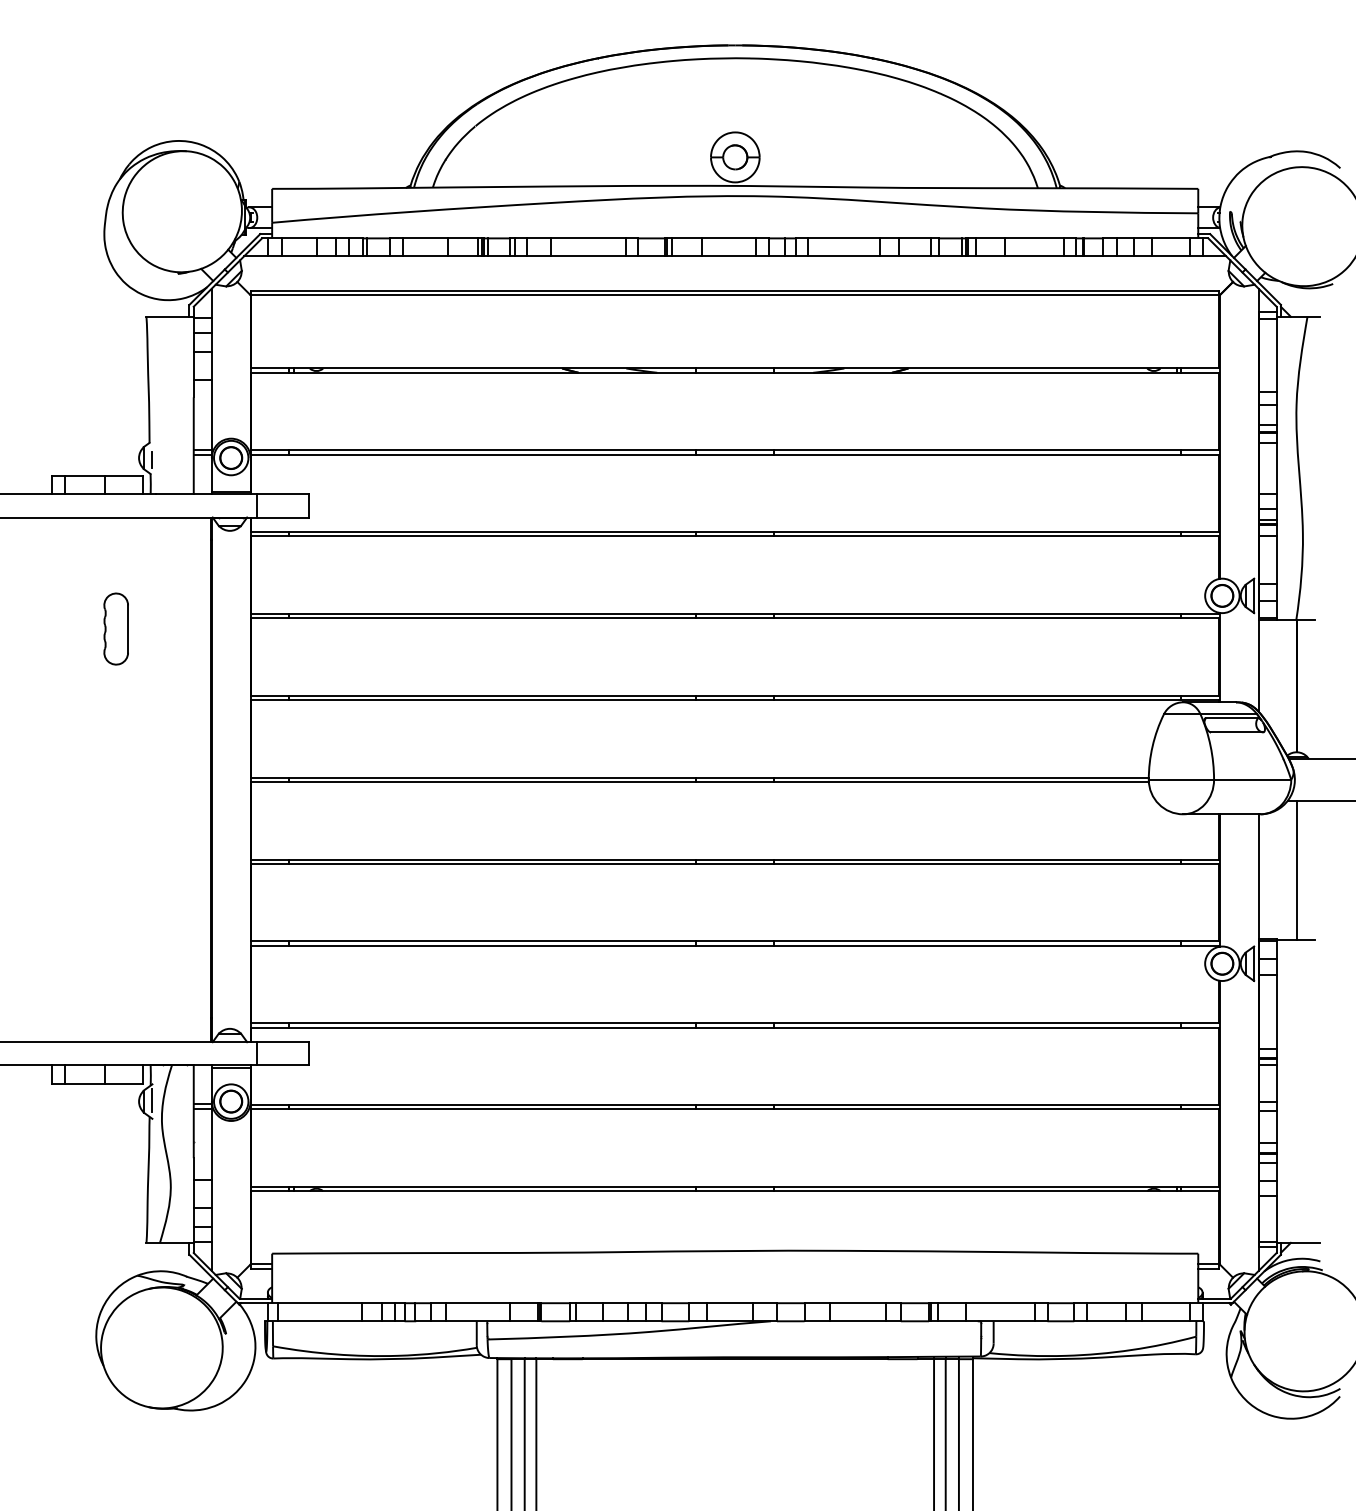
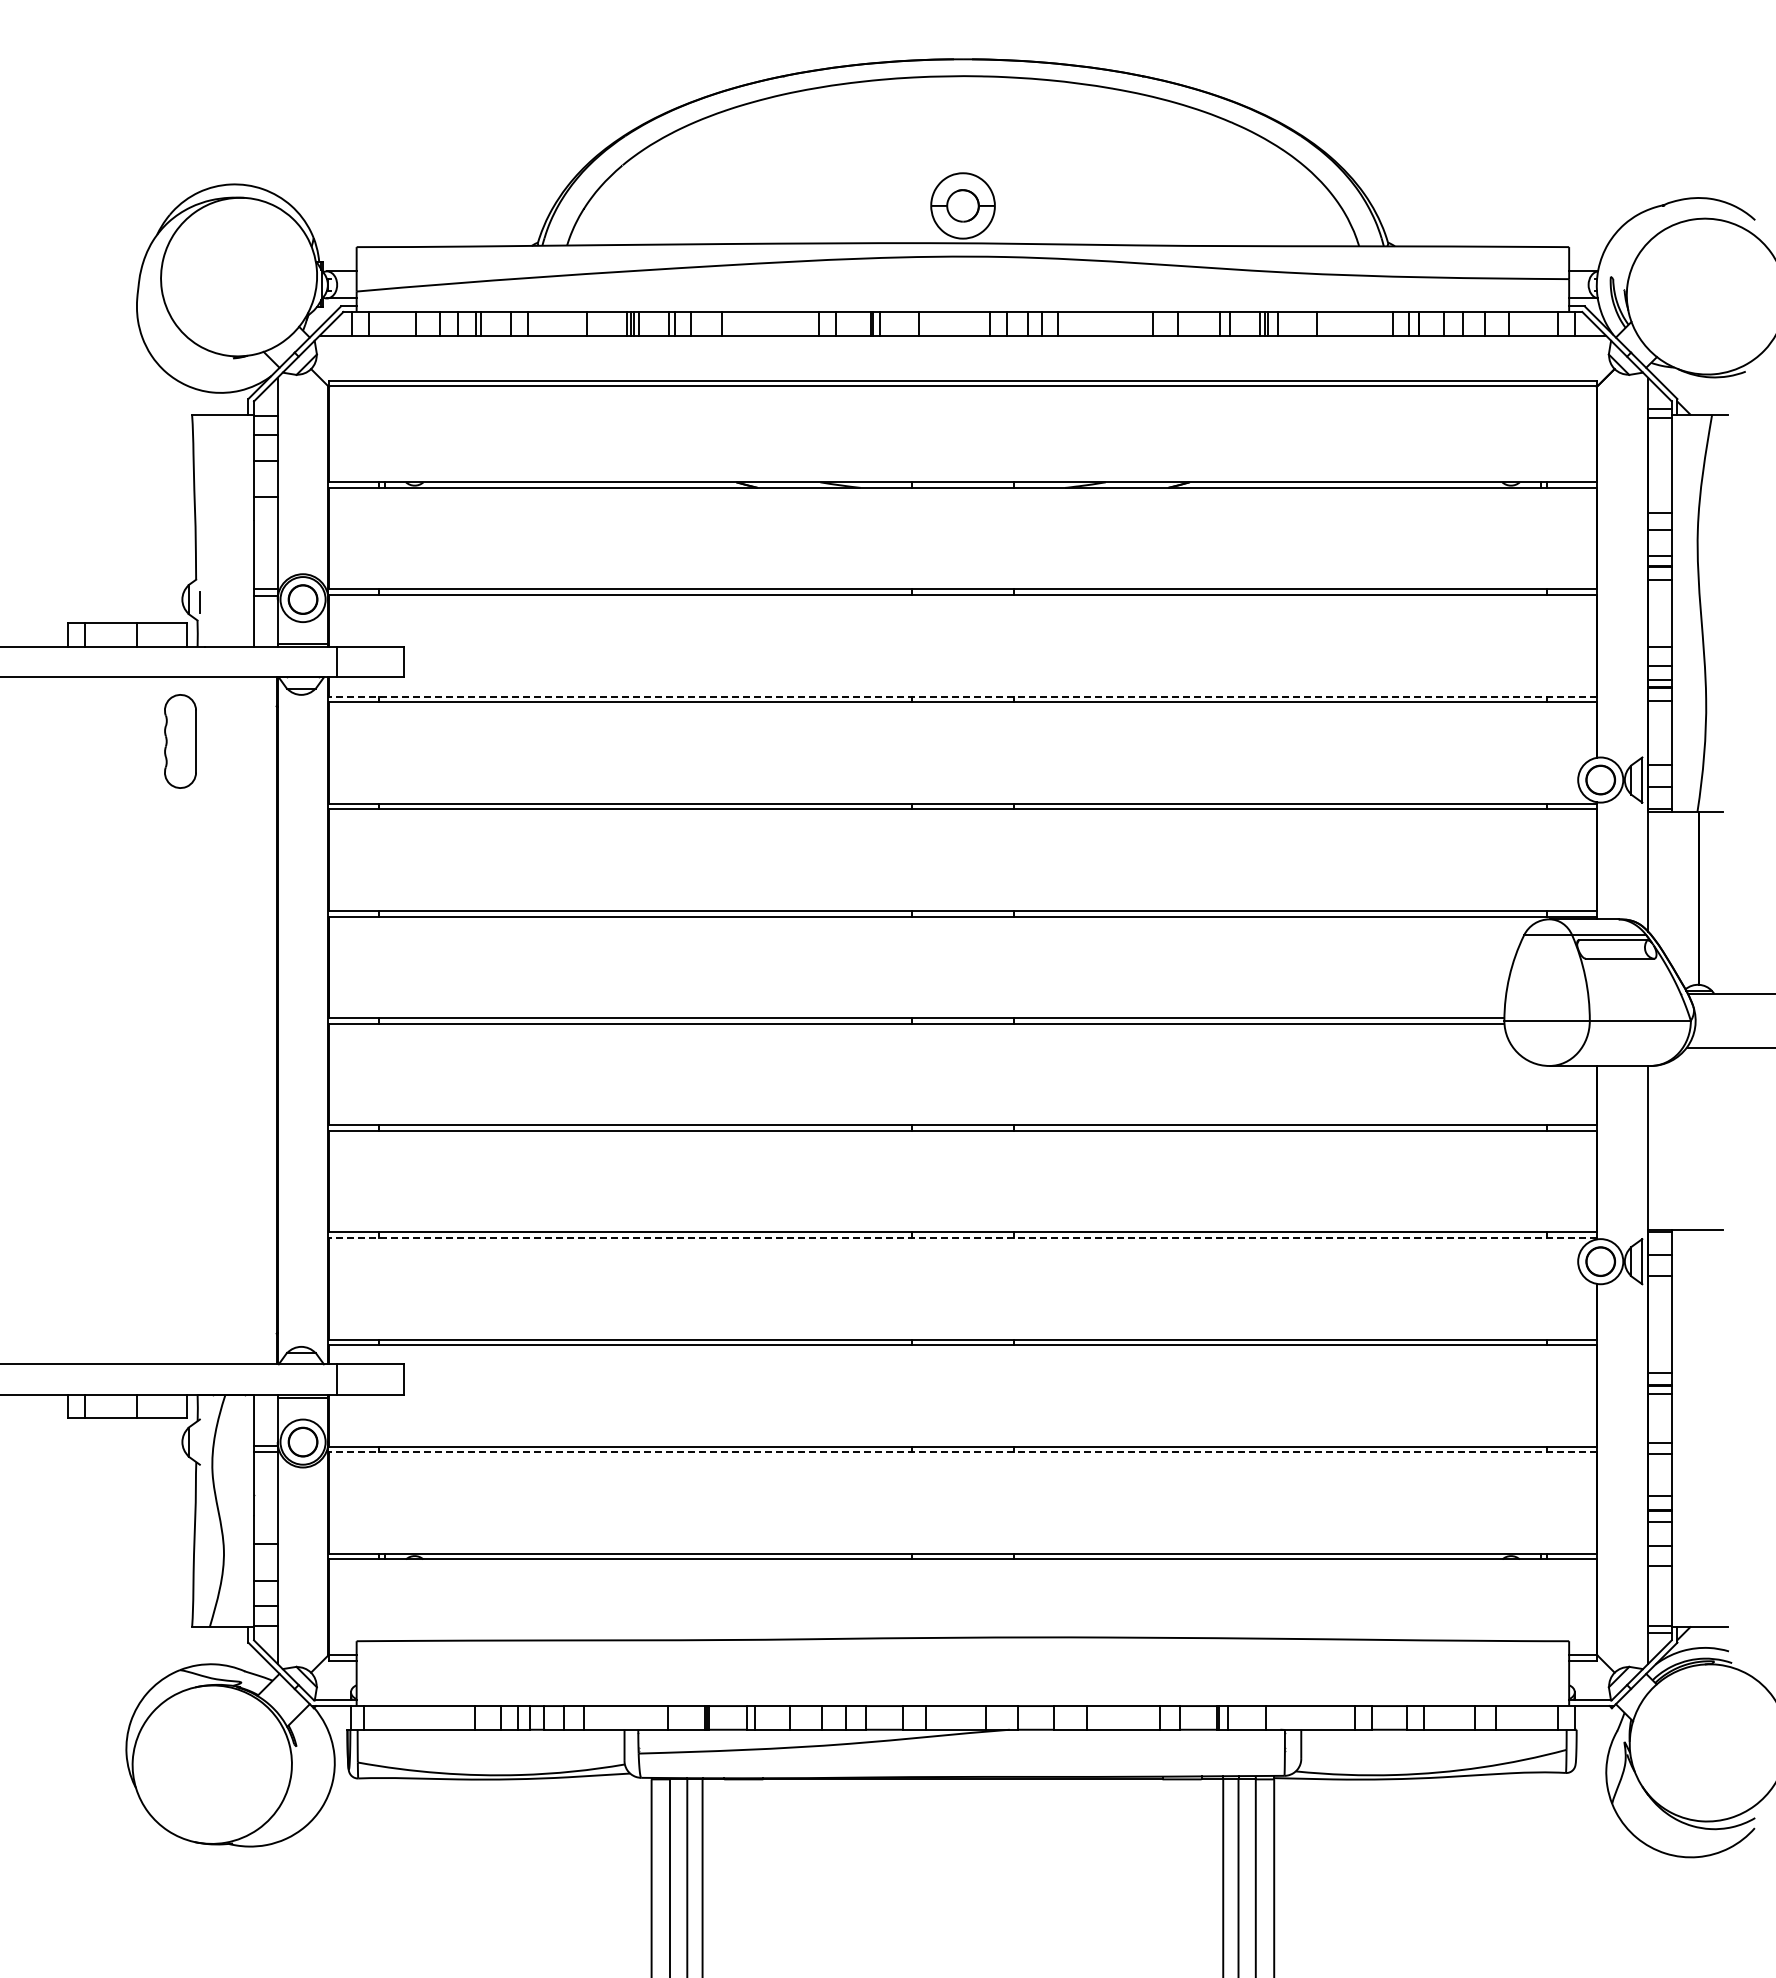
line: (734, 532) -> (962, 696), solid -> dashed
part: (116, 629) -> (180, 741), moved
line: (1297, 870) -> (1698, 1139), removed
line: (734, 945) -> (962, 1237), solid -> dashed
line: (152, 1100) -> (199, 1440), removed
line: (734, 1109) -> (962, 1452), solid -> dashed

